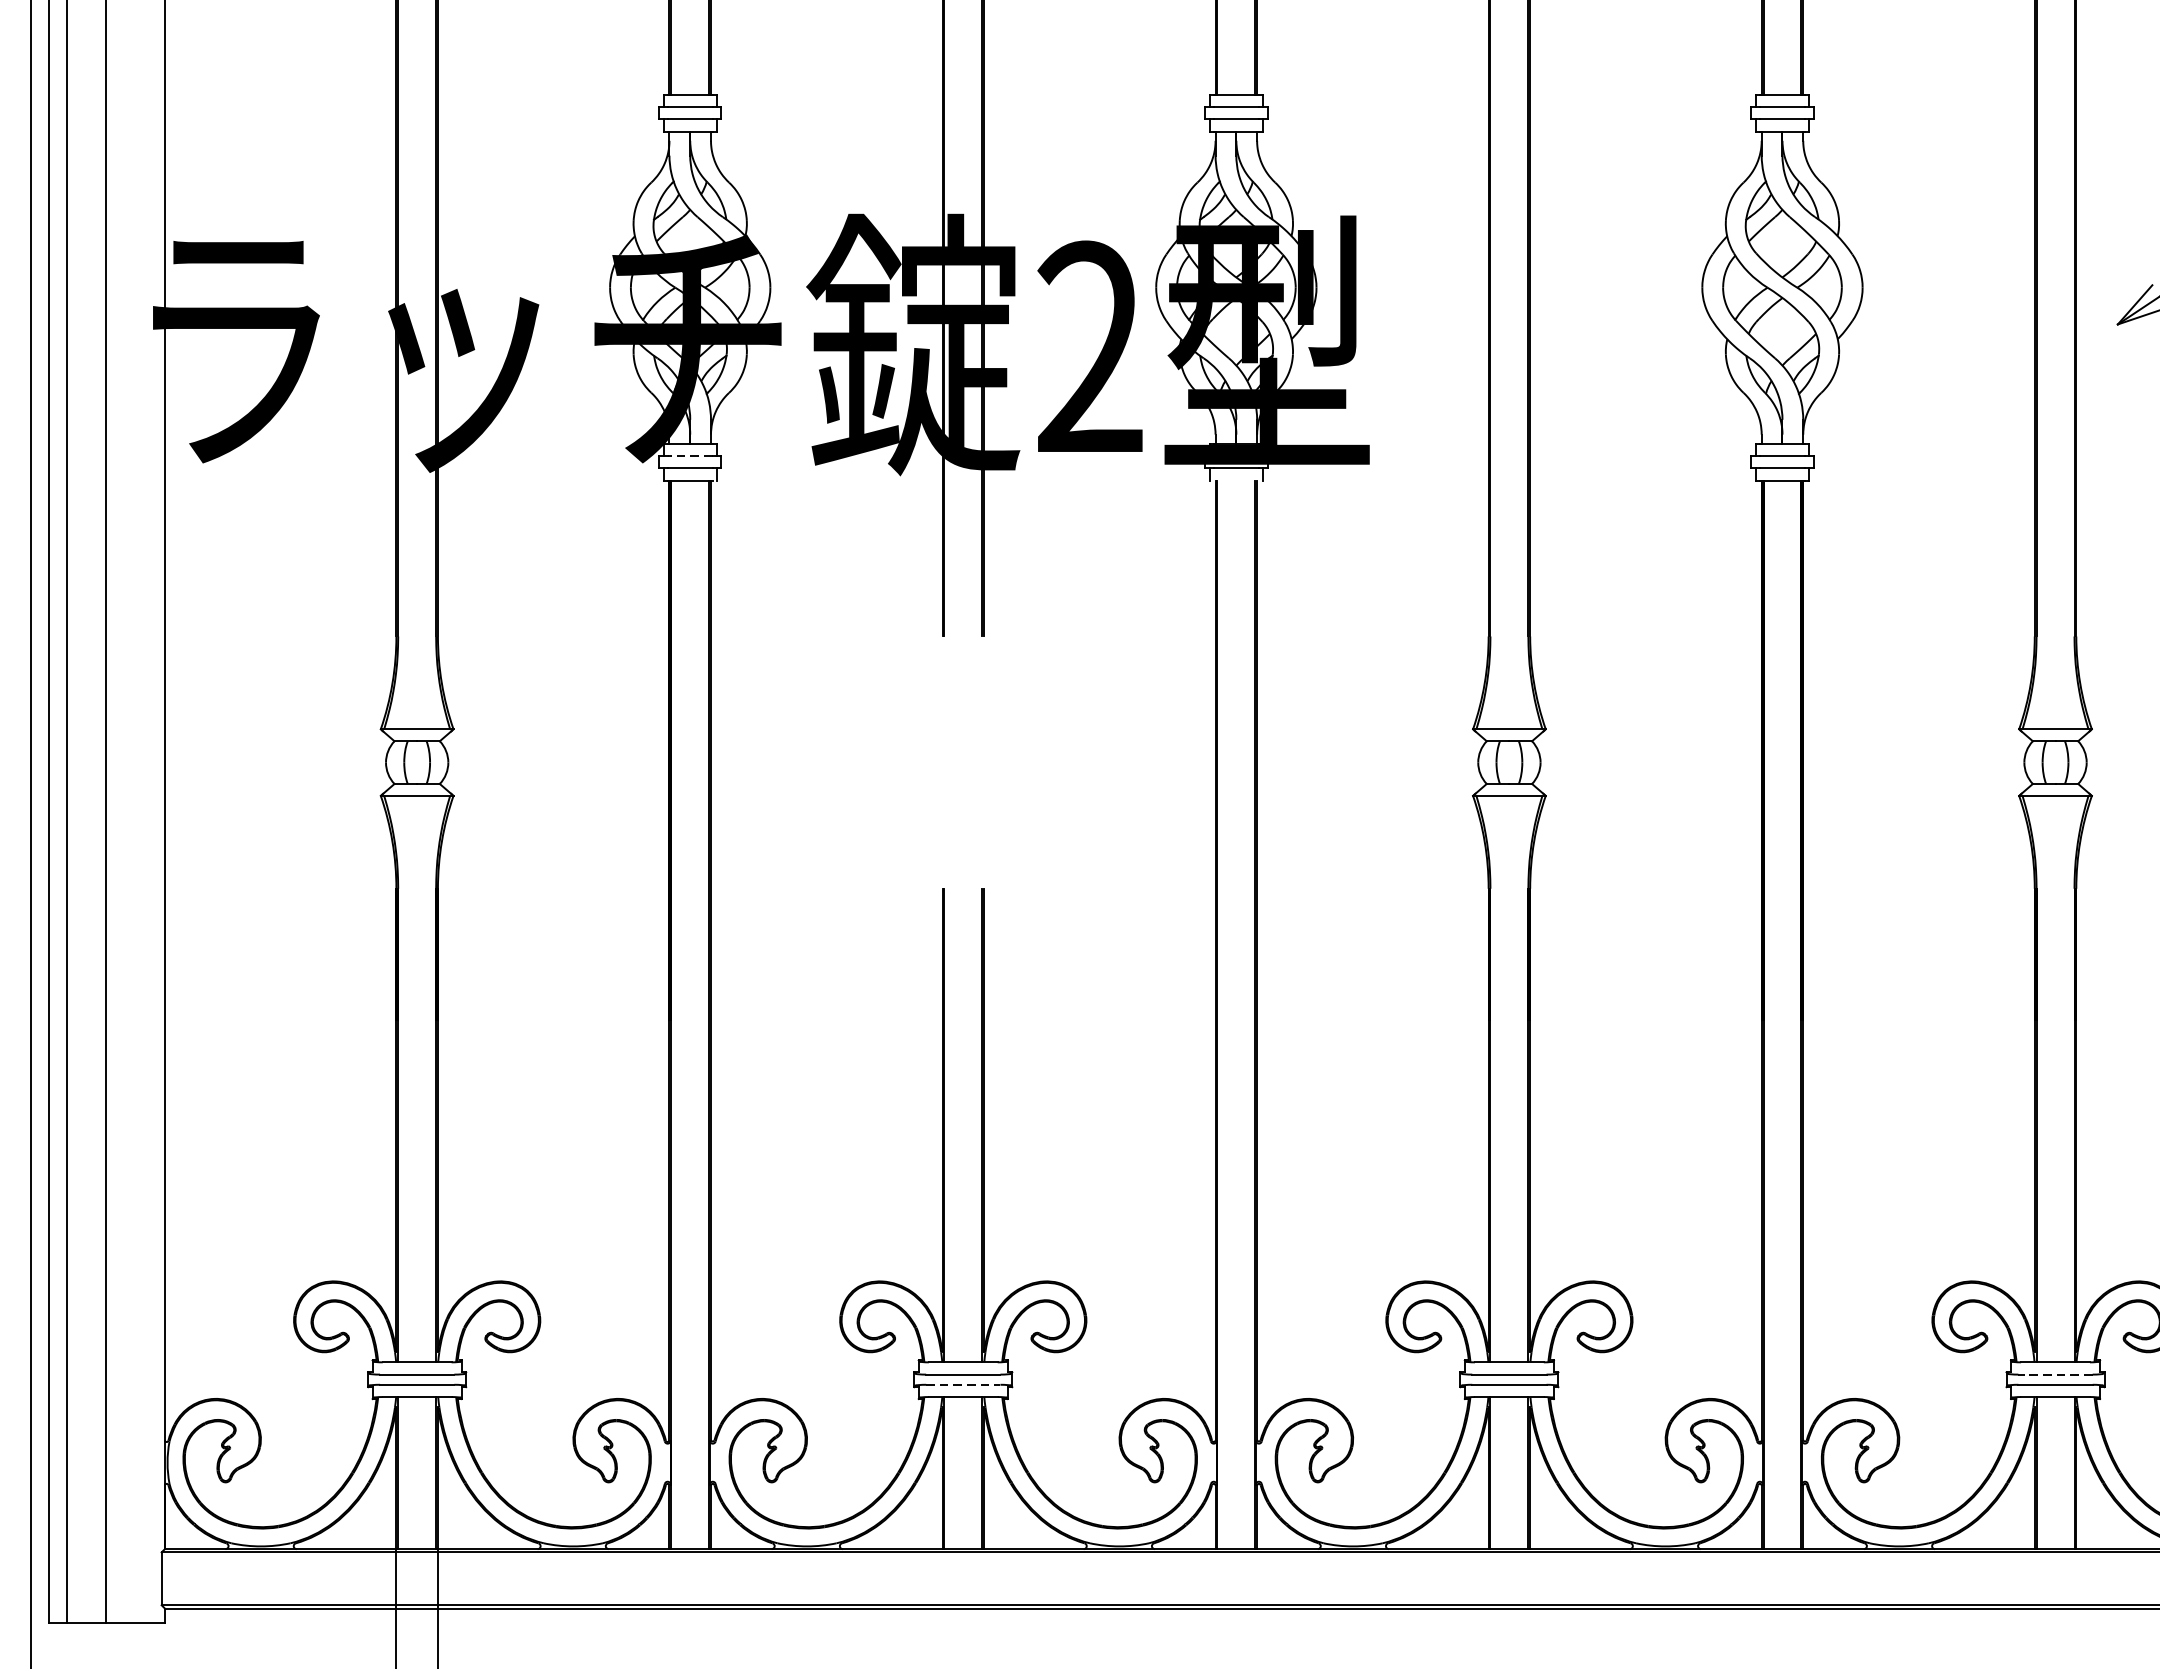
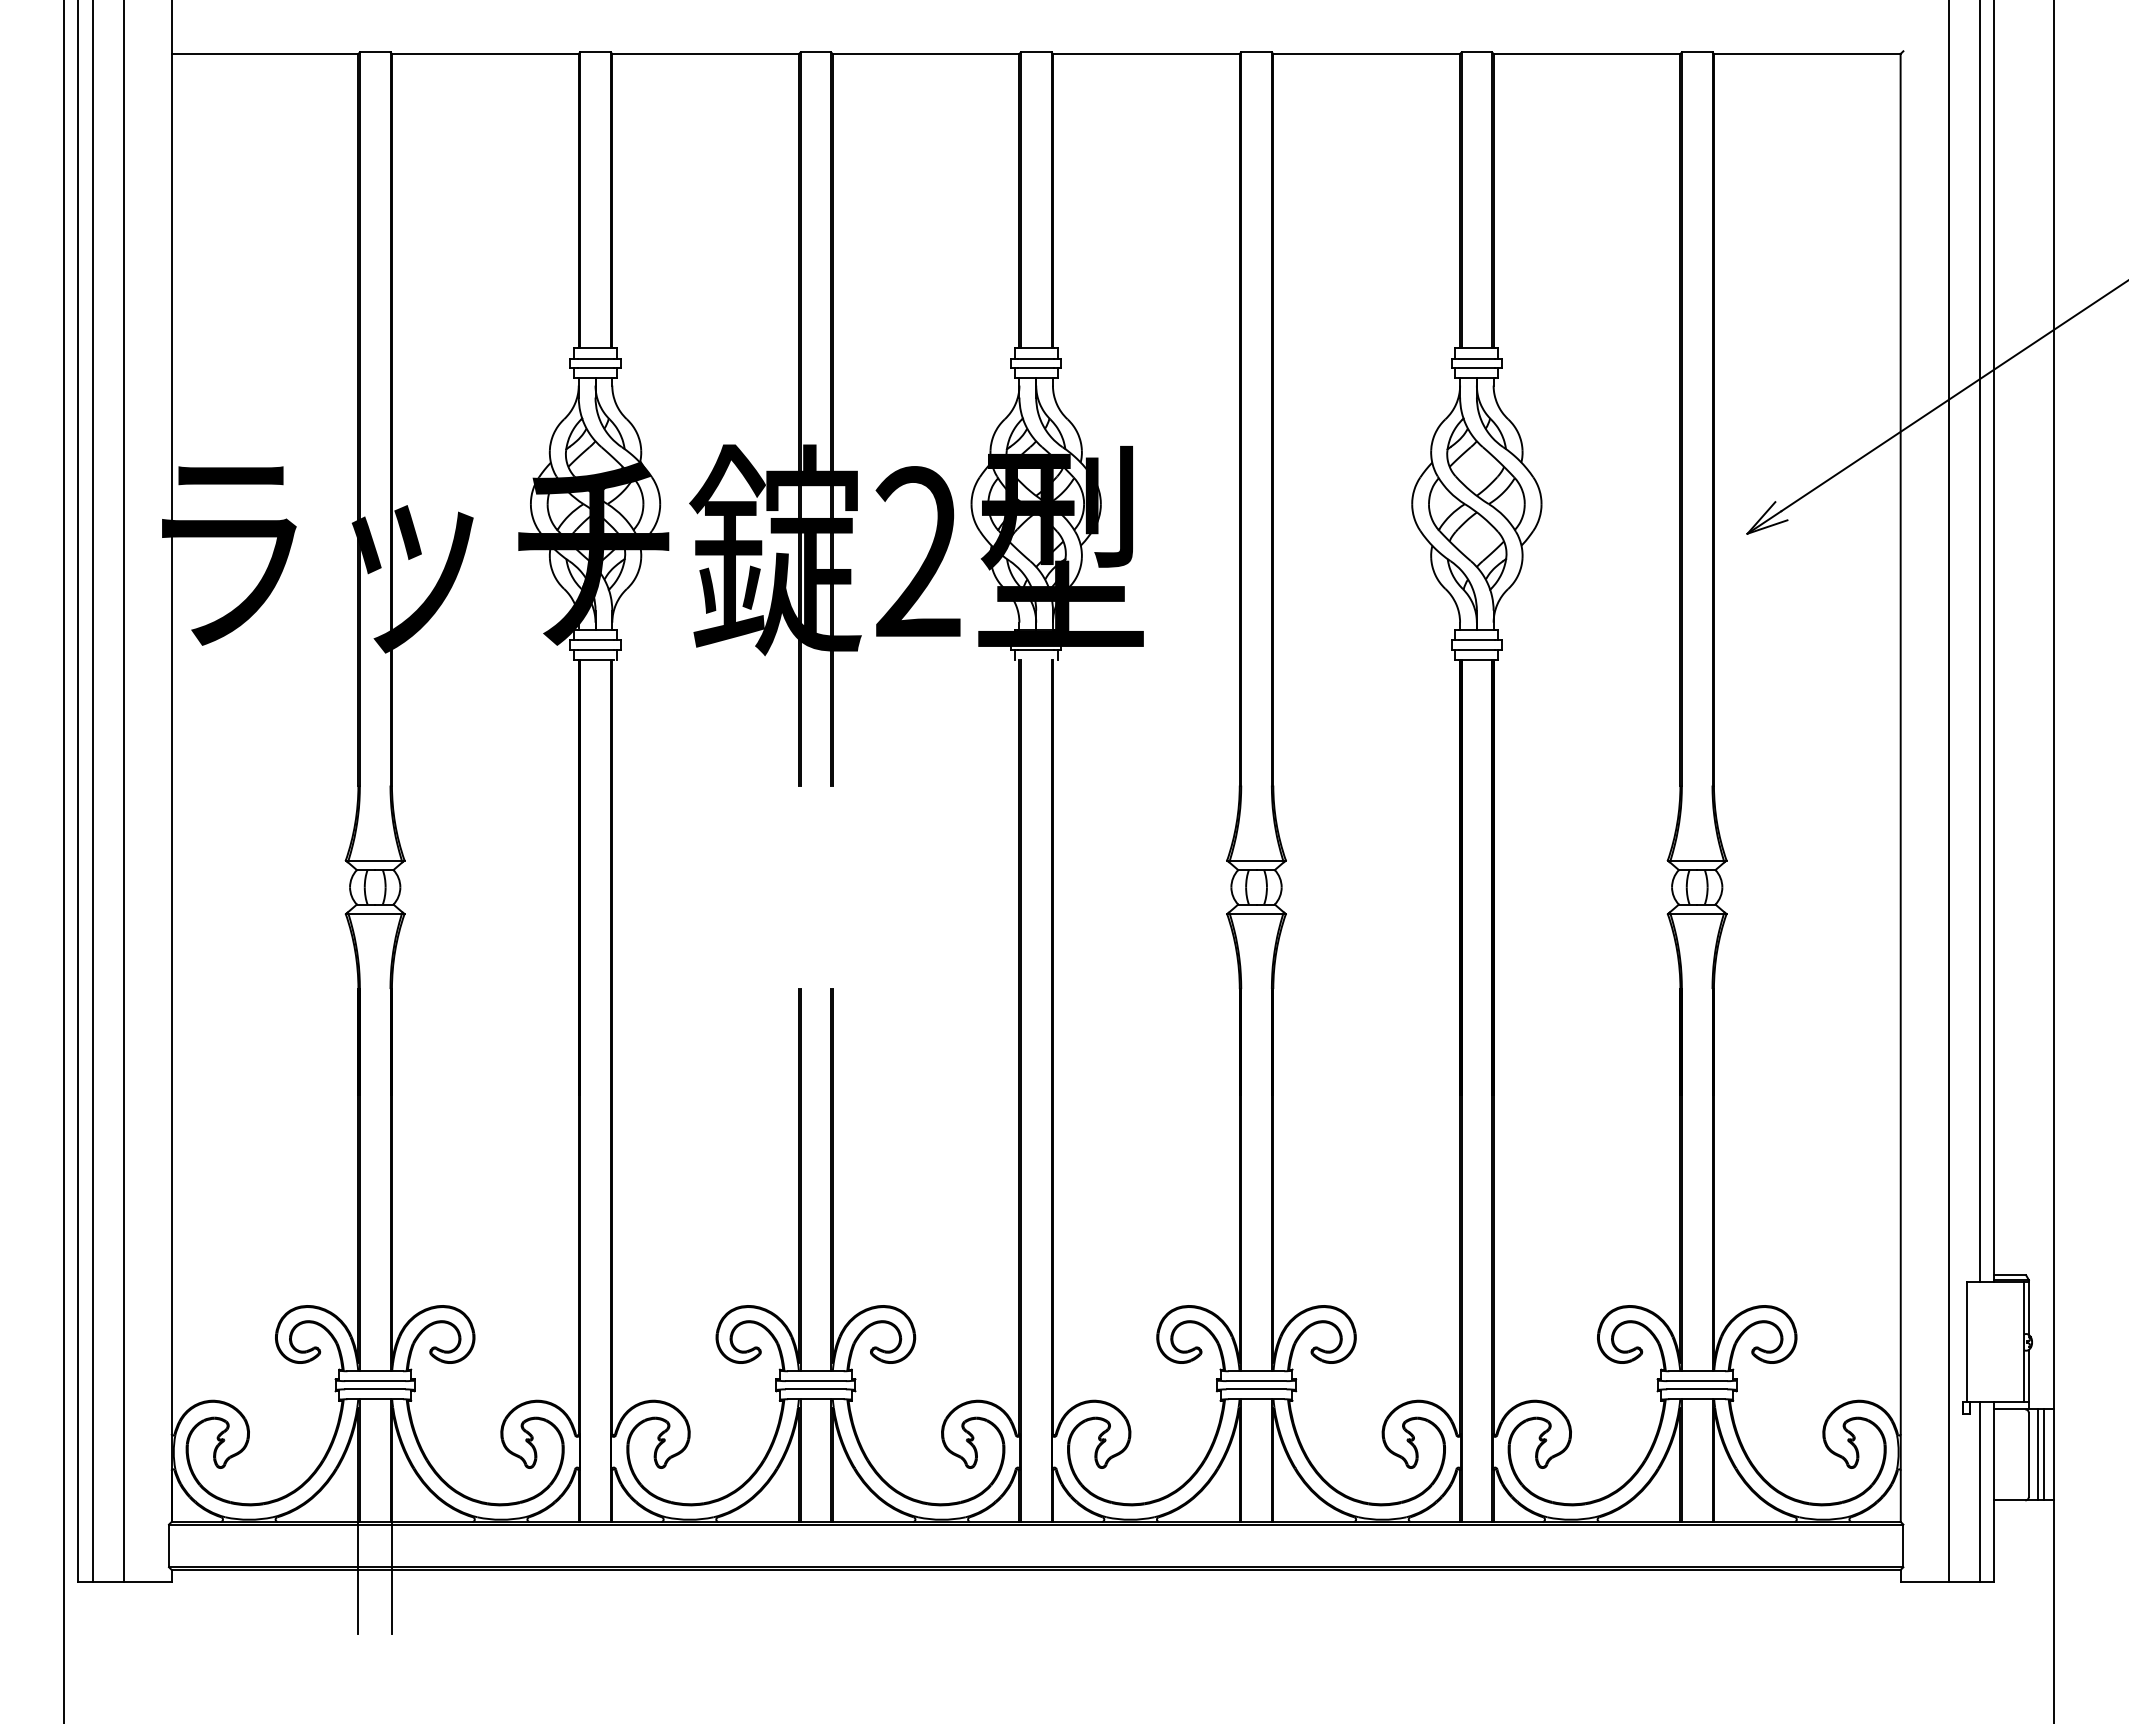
line: (690, 456) -> (595, 640), dashed -> solid
line: (2055, 1375) -> (1697, 1381), dashed -> solid
line: (962, 1384) -> (815, 1389), dashed -> solid

